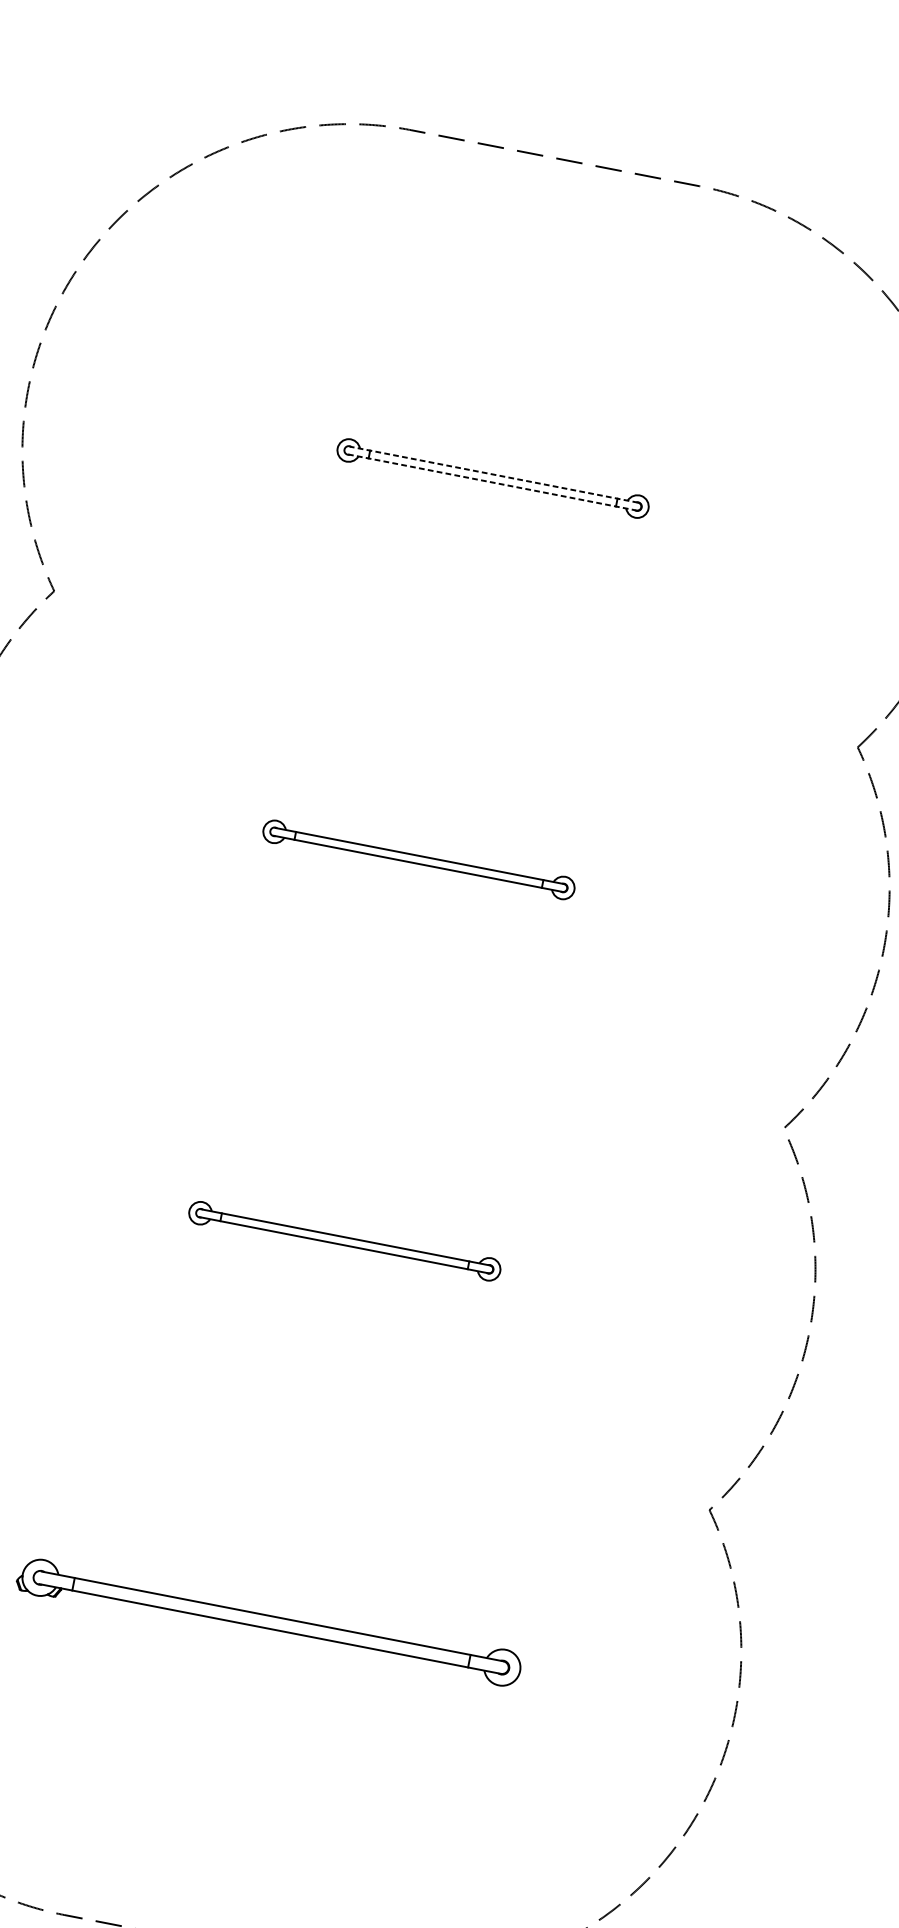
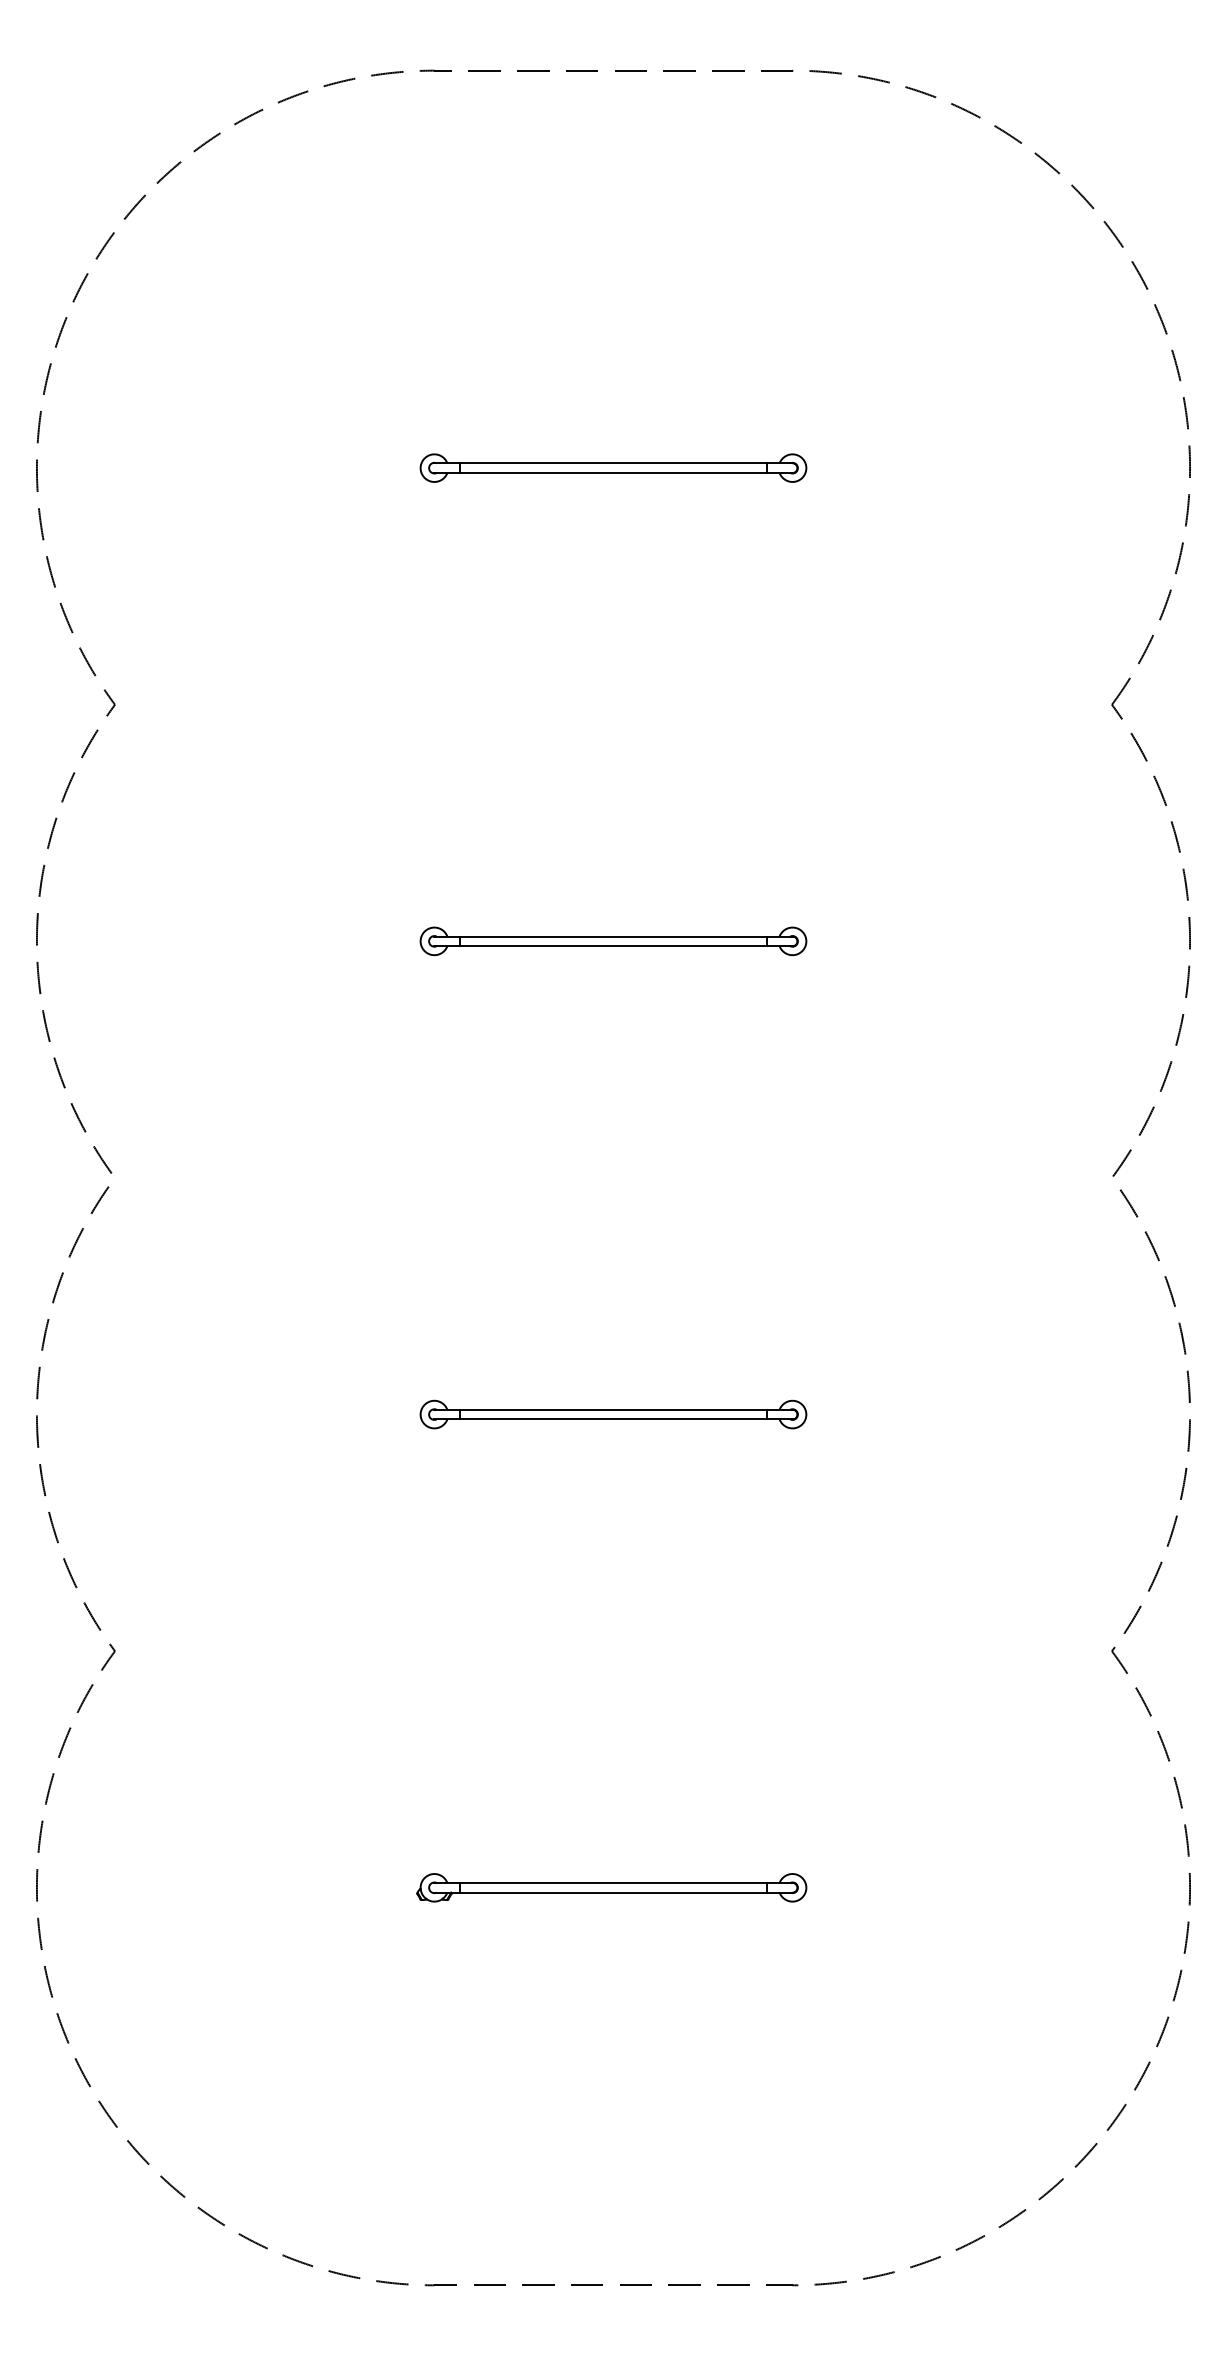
line: (493, 474) -> (613, 463), dashed -> solid
line: (492, 482) -> (613, 473), dashed -> solid
part: (269, 1622) -> (611, 1887), size x0.62

